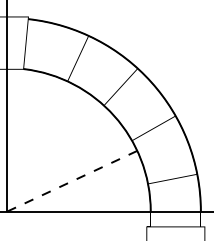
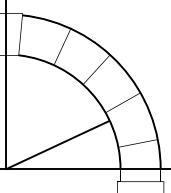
line: (72, 181) -> (57, 145), dashed -> solid

